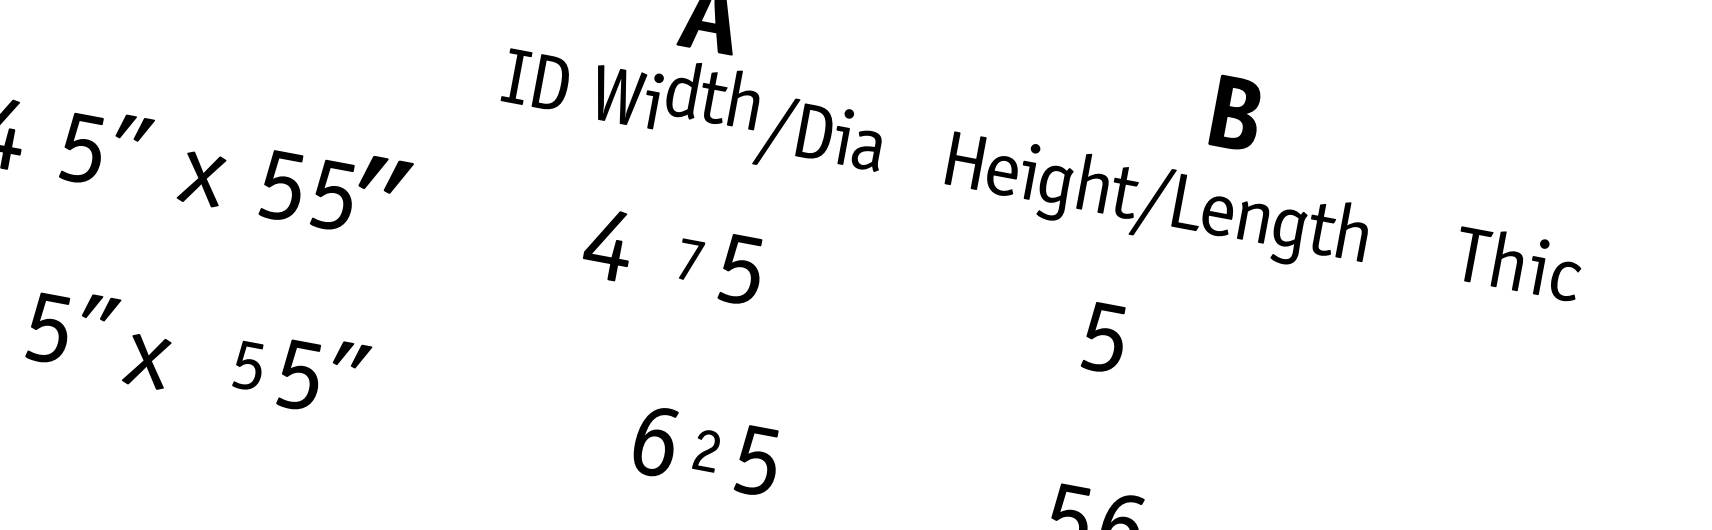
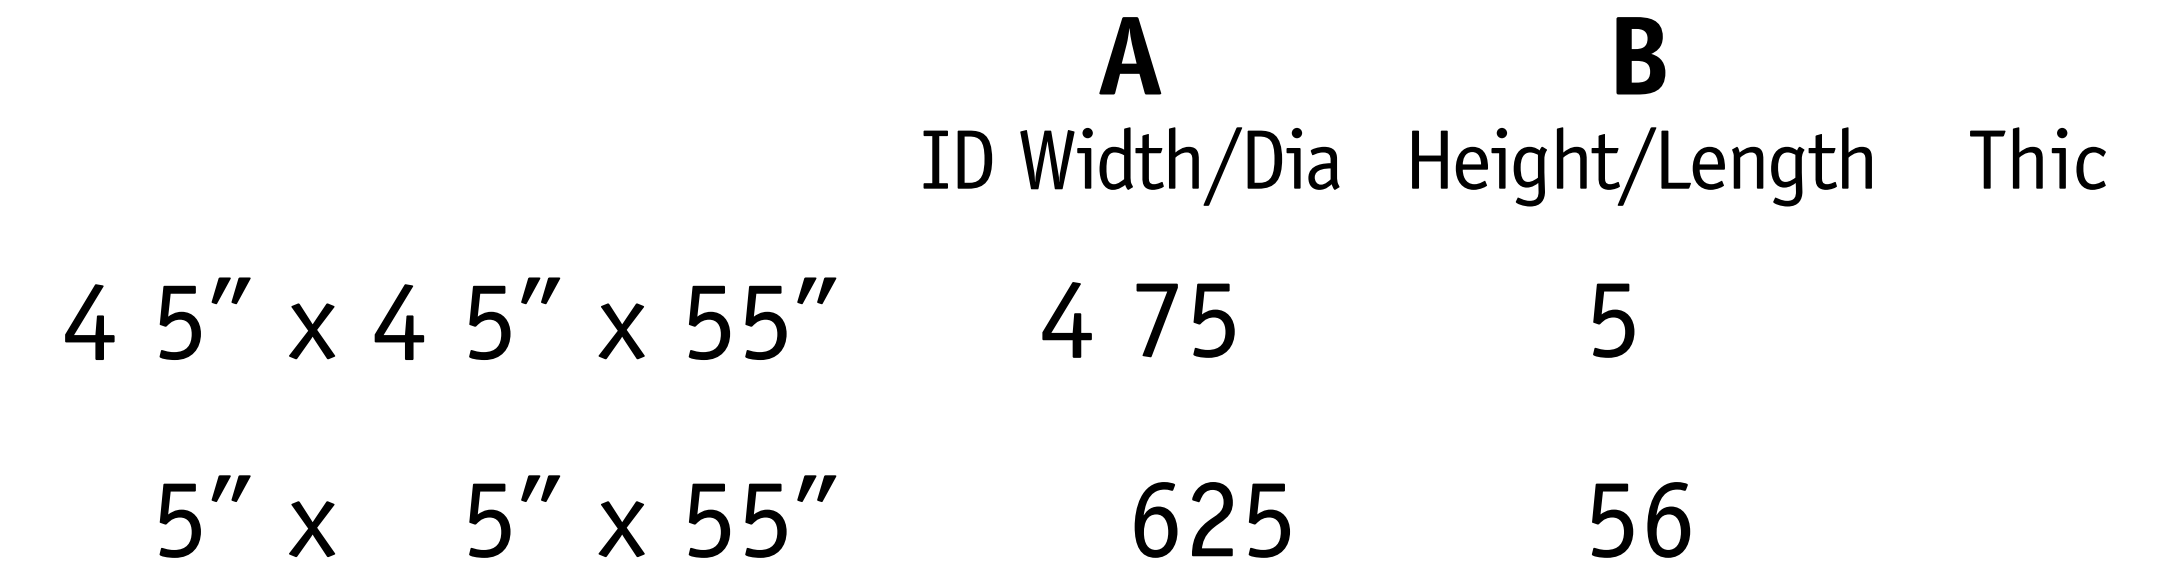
part: (713, 94) -> (1148, 158), moved
part: (1236, 113) -> (1640, 55), moved
part: (385, 175) -> (816, 290), size x0.71
part: (689, 260) -> (1156, 320), size x1.67
part: (147, 361) -> (621, 528), moved
part: (248, 365) -> (708, 520), size x1.43
part: (706, 450) -> (1212, 519), size x1.67

